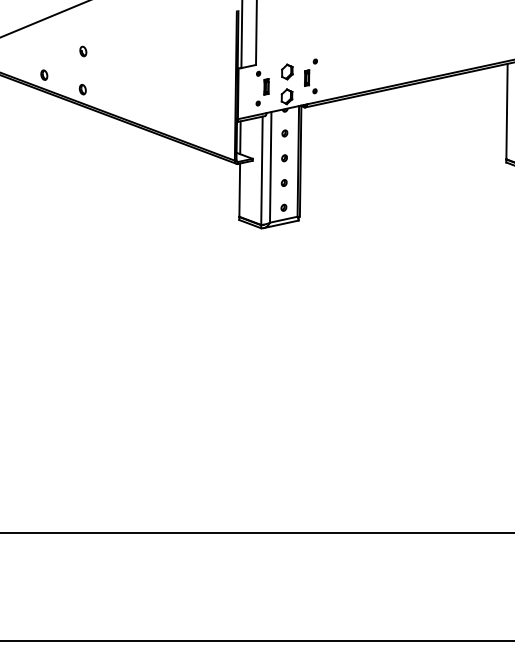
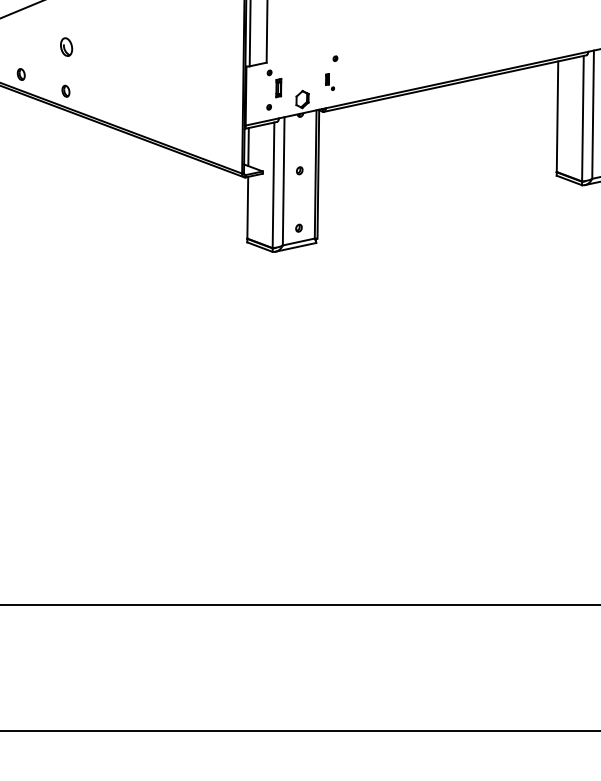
part: (83, 51) -> (66, 46), size x1.6
part: (286, 71) -> (302, 70), removed
part: (310, 81) -> (329, 81), size x0.6
part: (284, 132) -> (299, 141), removed
part: (284, 183) -> (299, 199), removed

